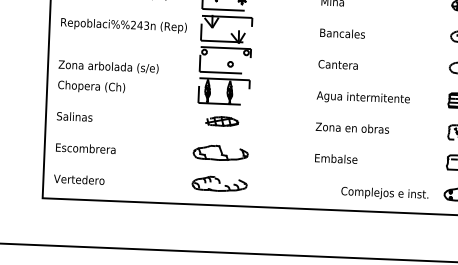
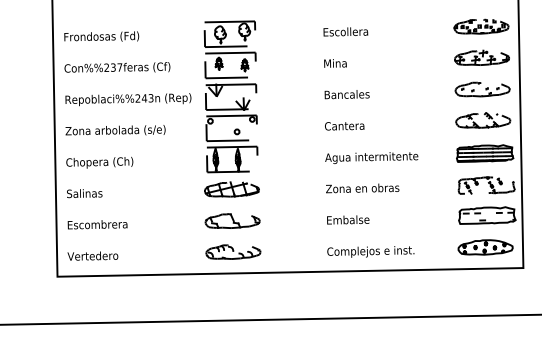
text: (108, 66) -> (115, 130), moved
part: (221, 121) -> (231, 189), size x1.67
text: (384, 193) -> (370, 251), moved

